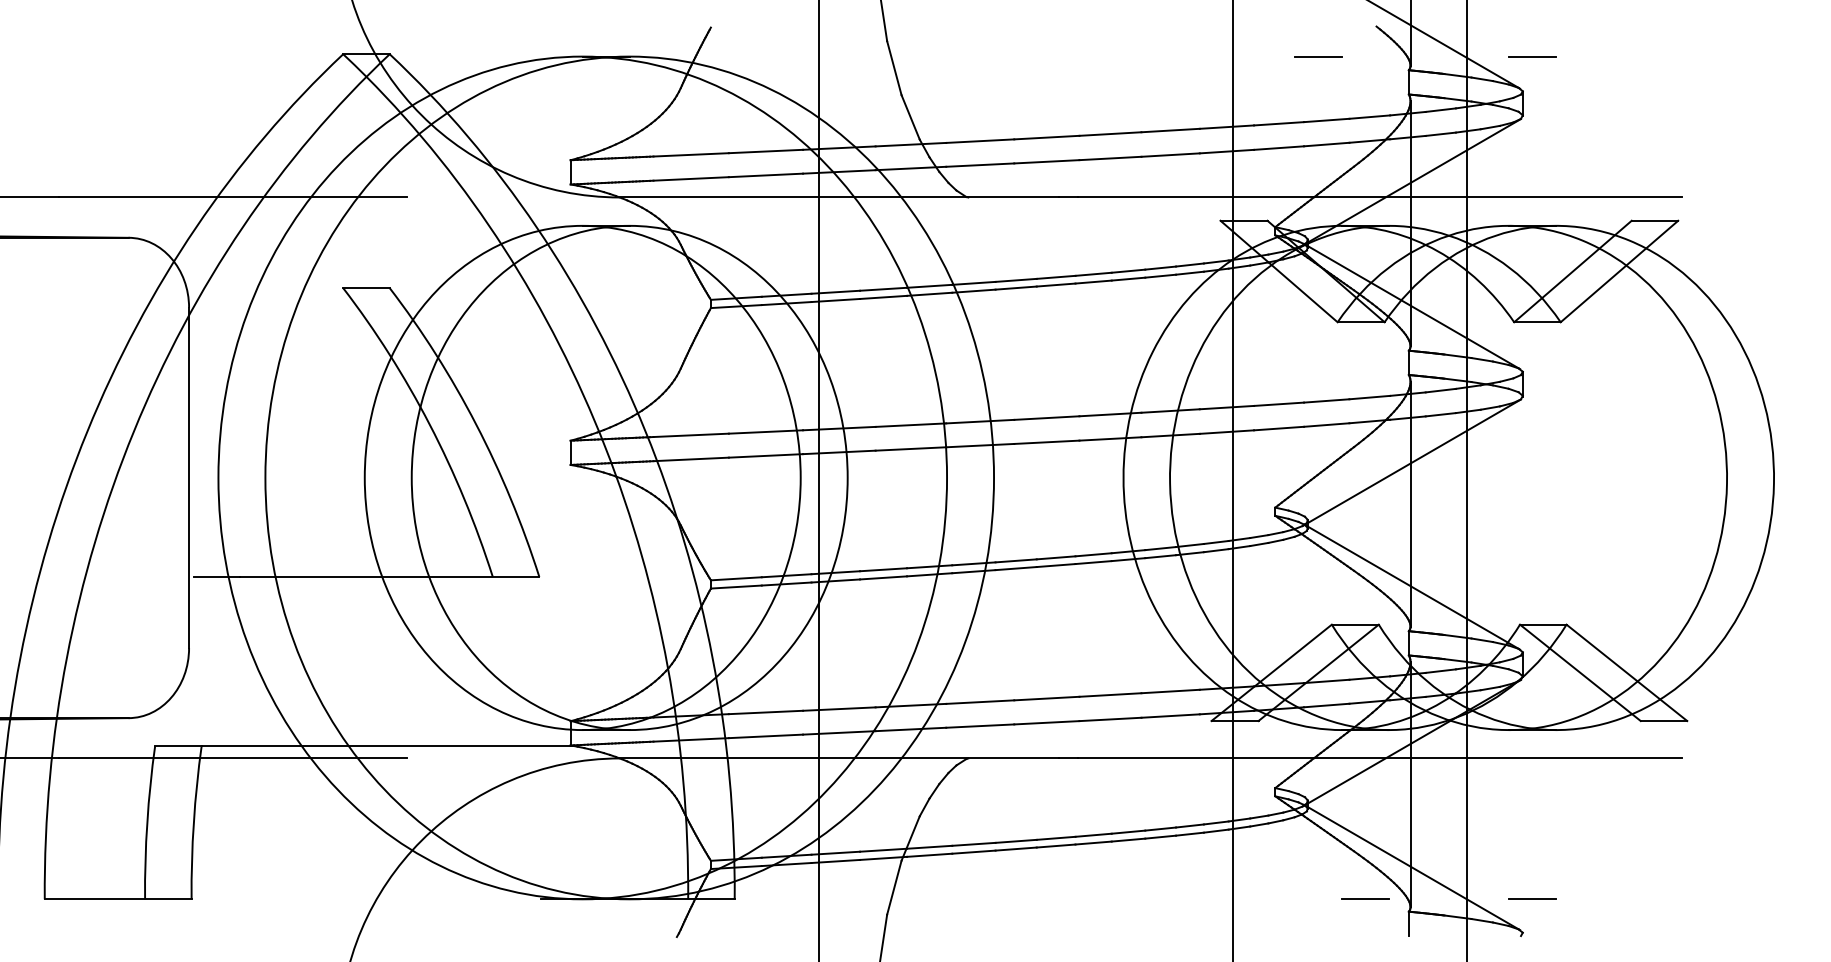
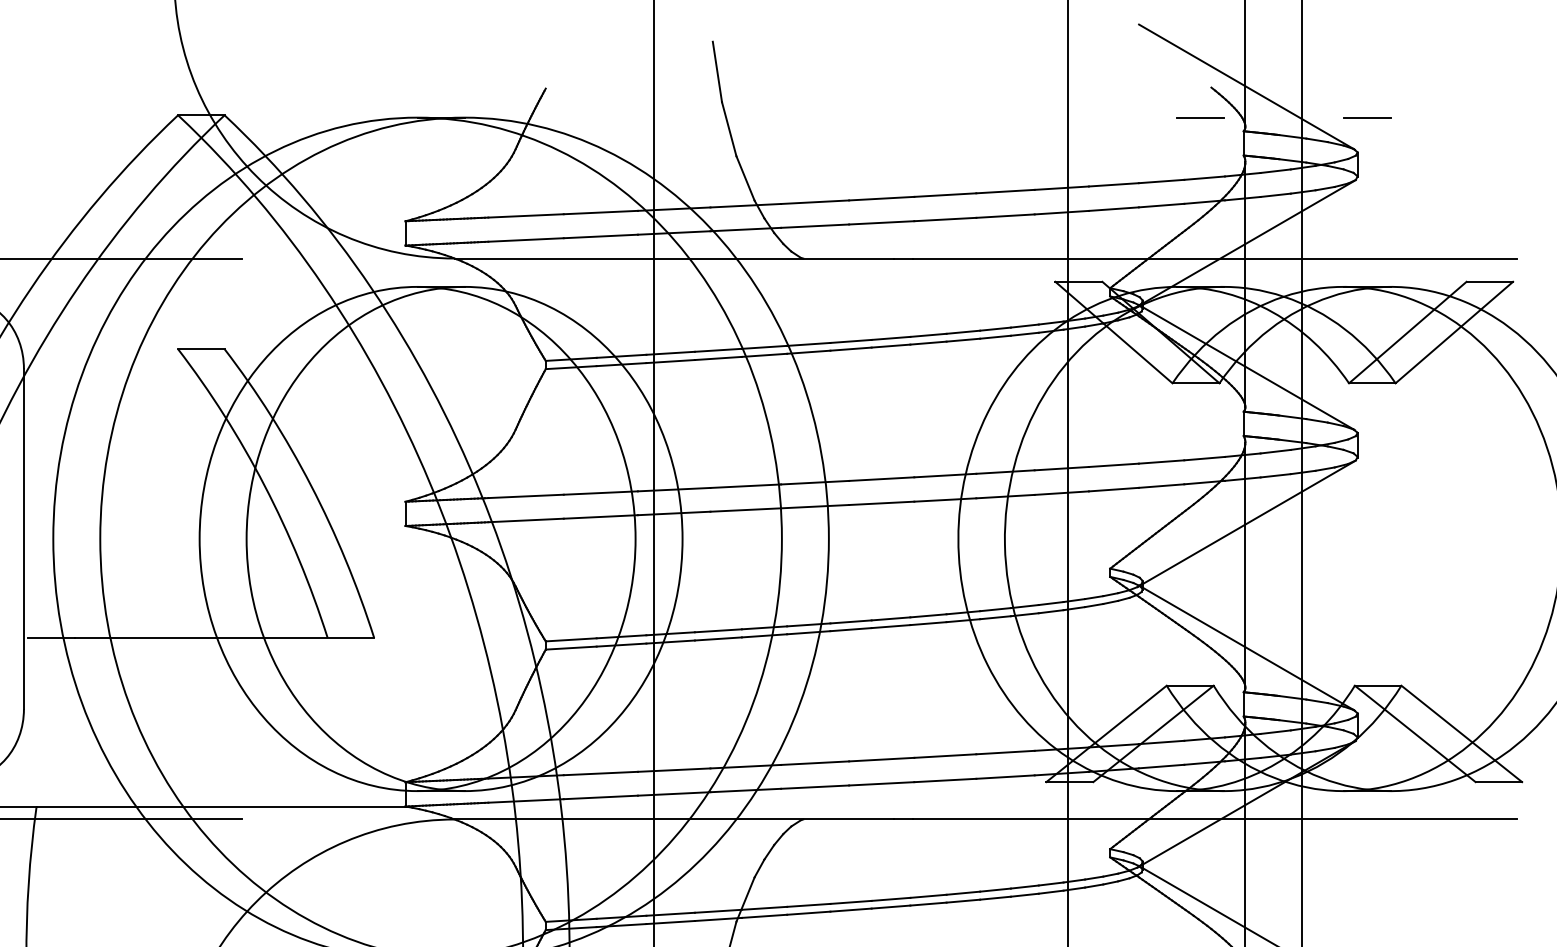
line: (1318, 56) -> (1200, 117), moved

